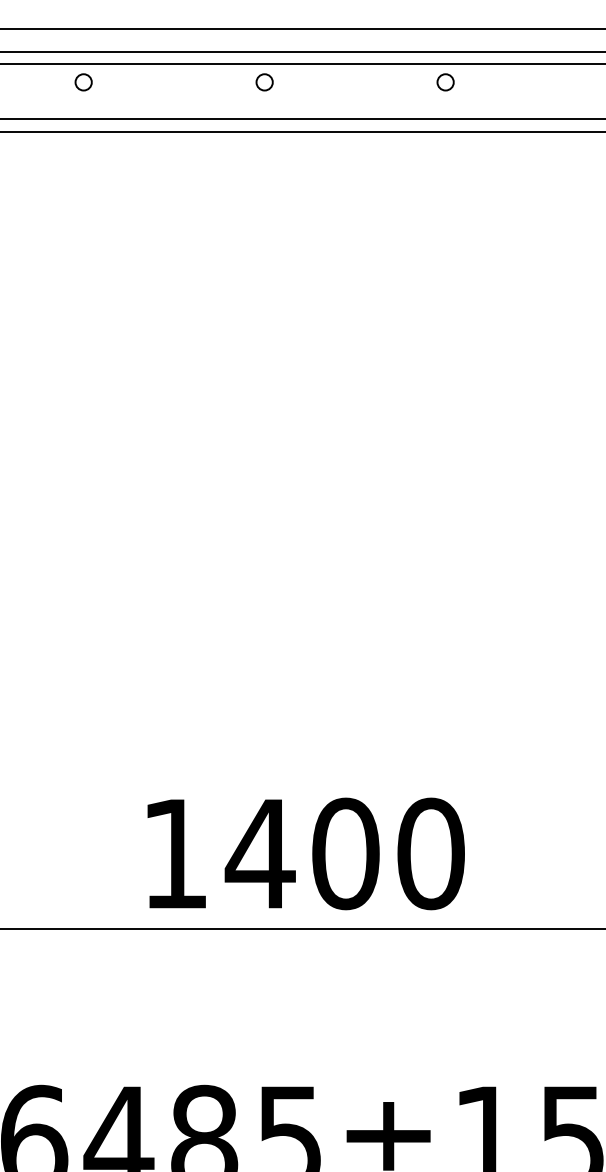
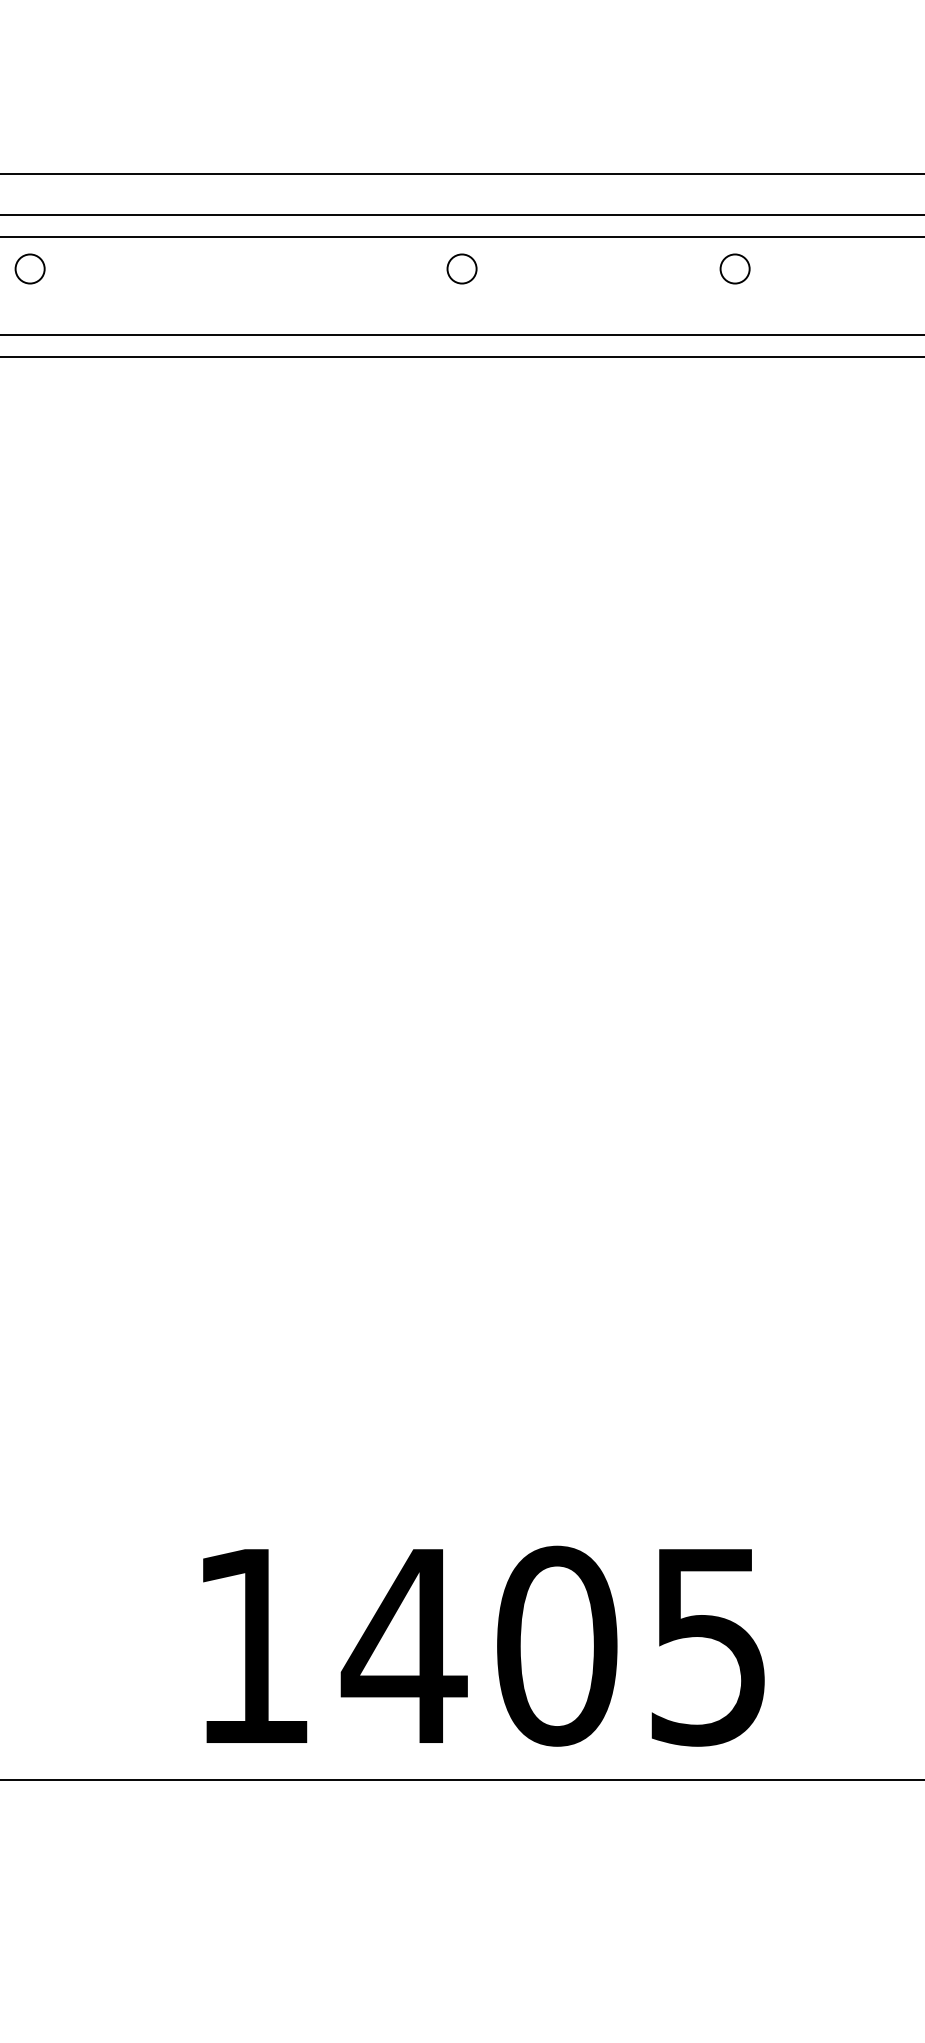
circle: (83, 82) -> (29, 269), moved
circle: (264, 82) -> (461, 269), moved
text: (430, 853) -> (708, 1645), 1400 -> 1405

